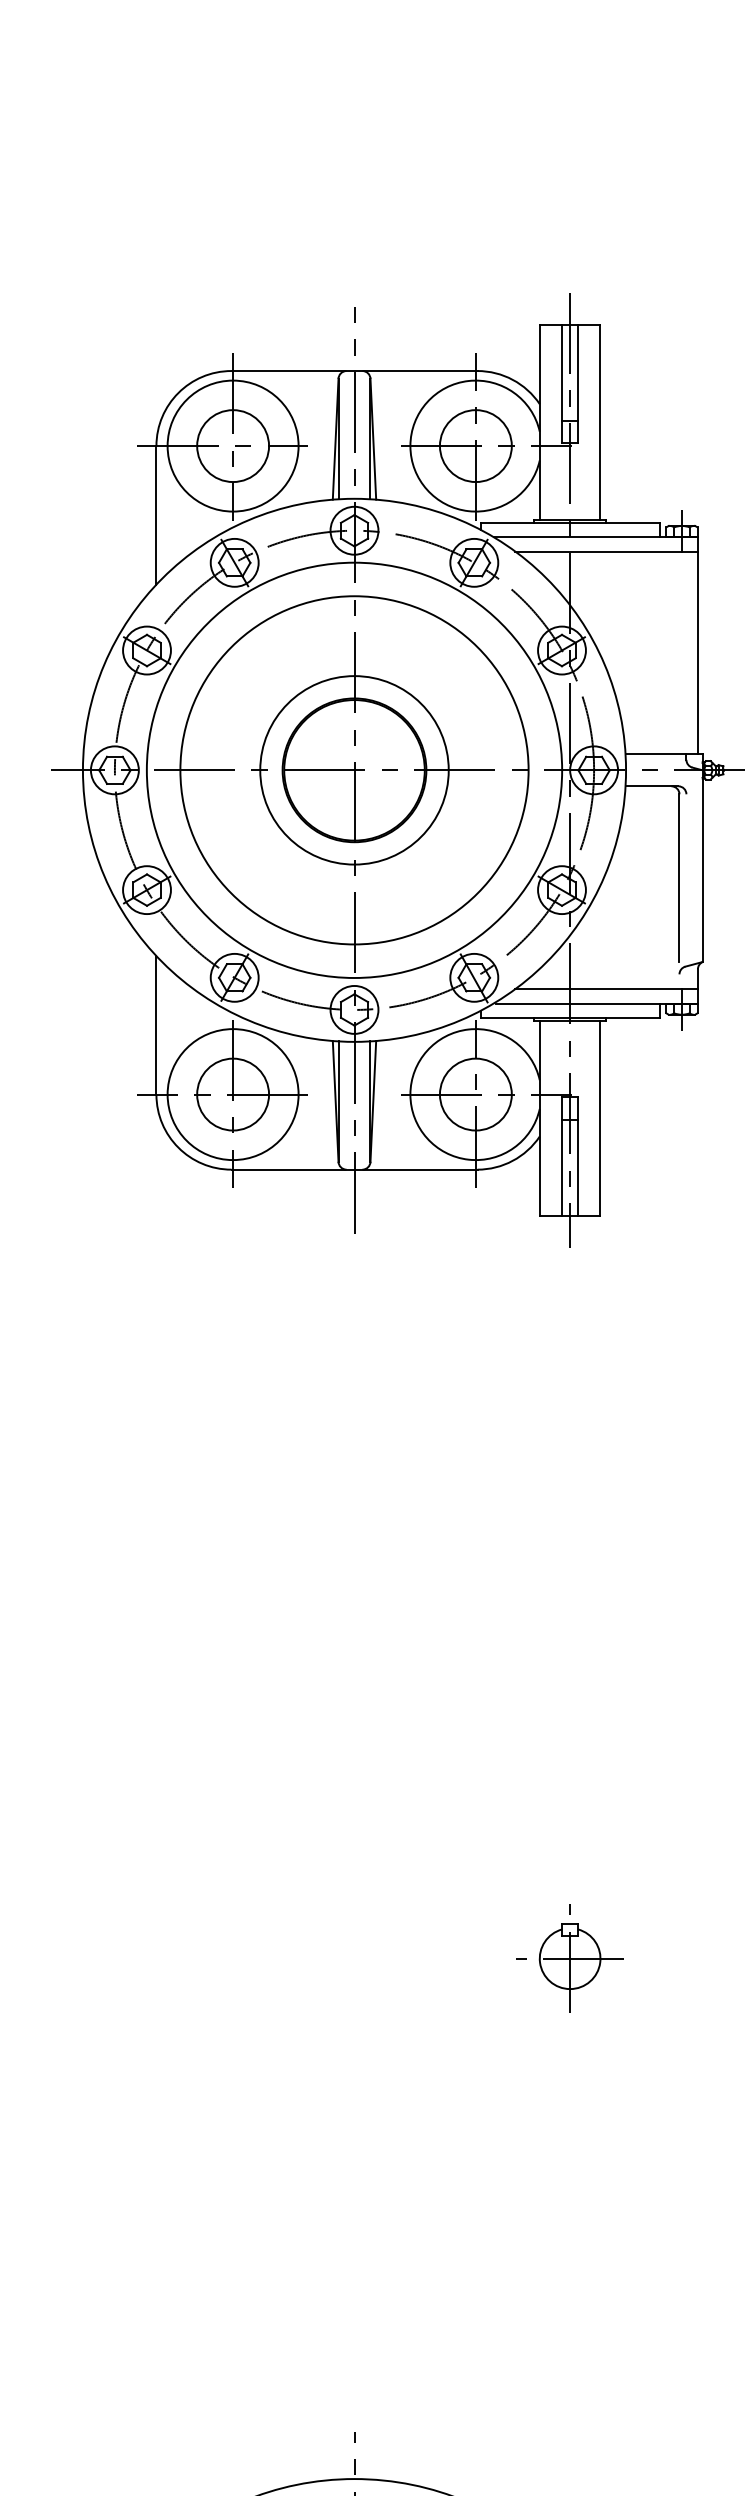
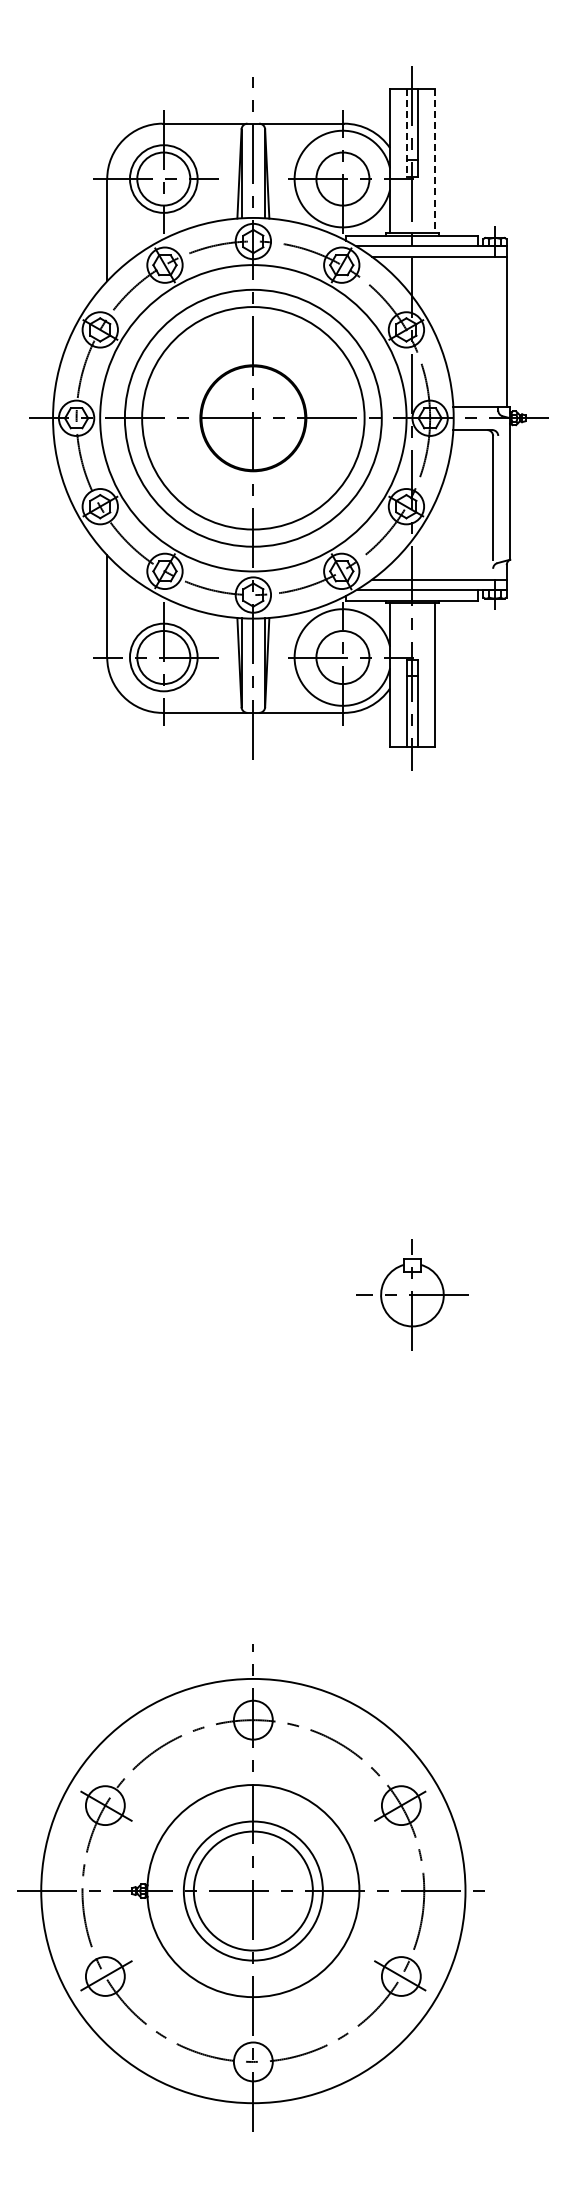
line: (562, 384) -> (406, 133), solid -> dashed
line: (600, 422) -> (434, 161), solid -> dashed
circle: (232, 445) -> (163, 178), size x0.7
circle: (353, 769) -> (252, 417), size x1.6
circle: (232, 1094) -> (163, 657), size x0.7
part: (570, 1957) -> (412, 1294), size x1.4

